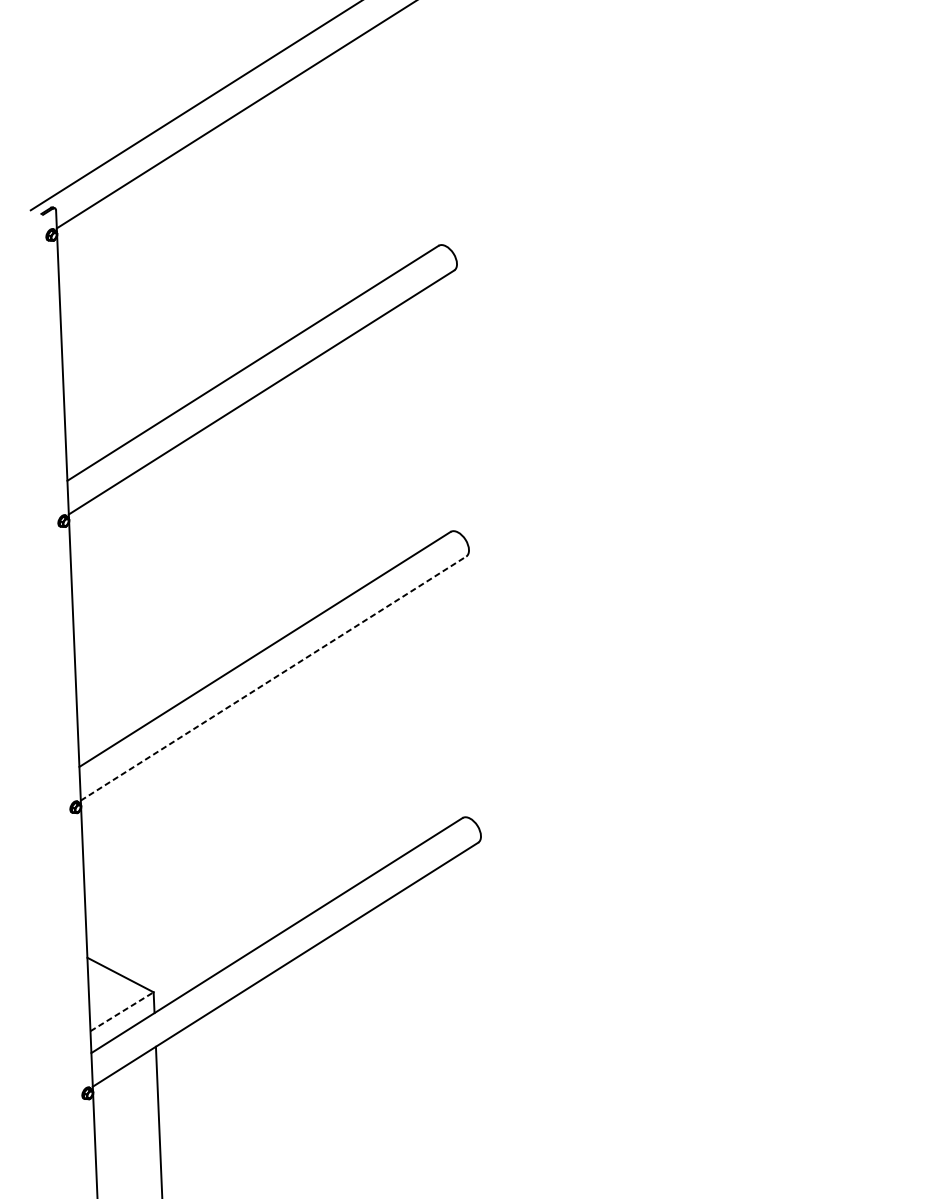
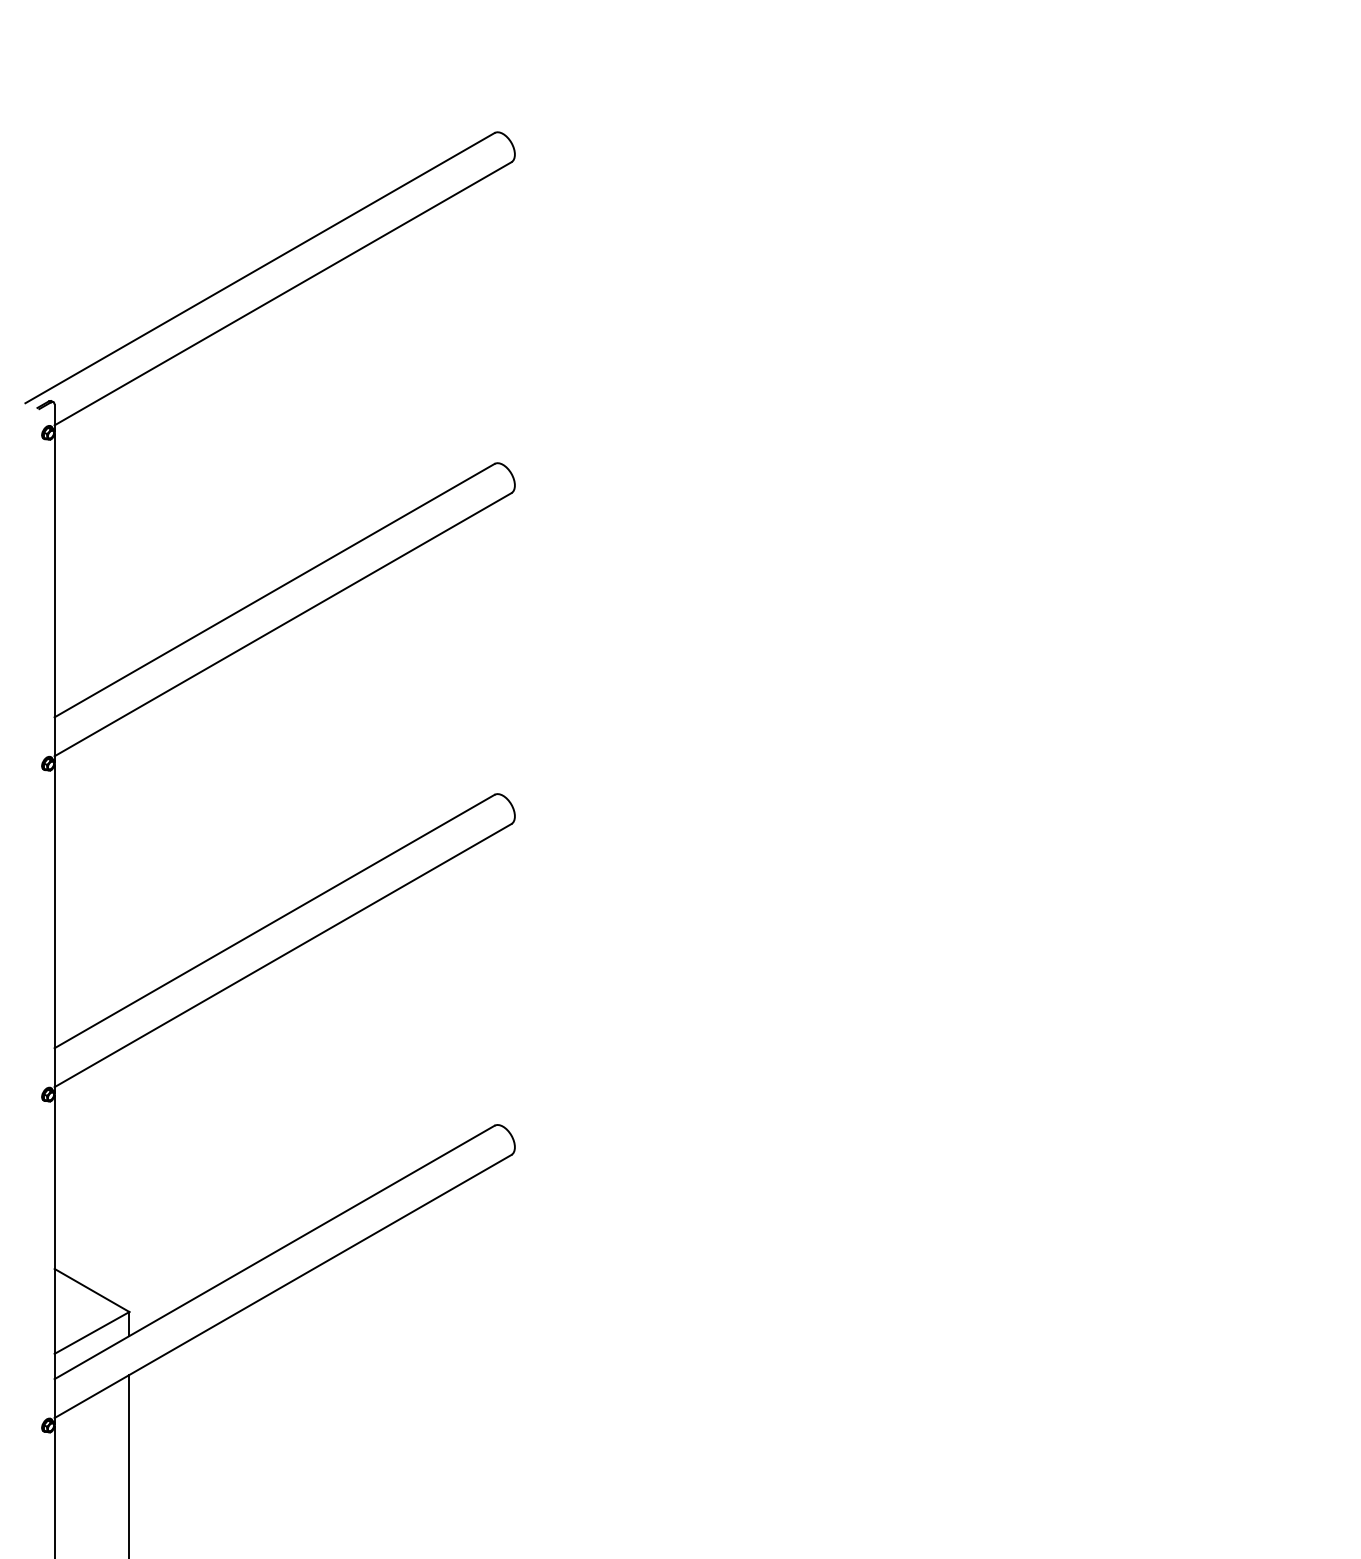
line: (273, 678) -> (283, 955), dashed -> solid
line: (122, 1011) -> (92, 1332), dashed -> solid

